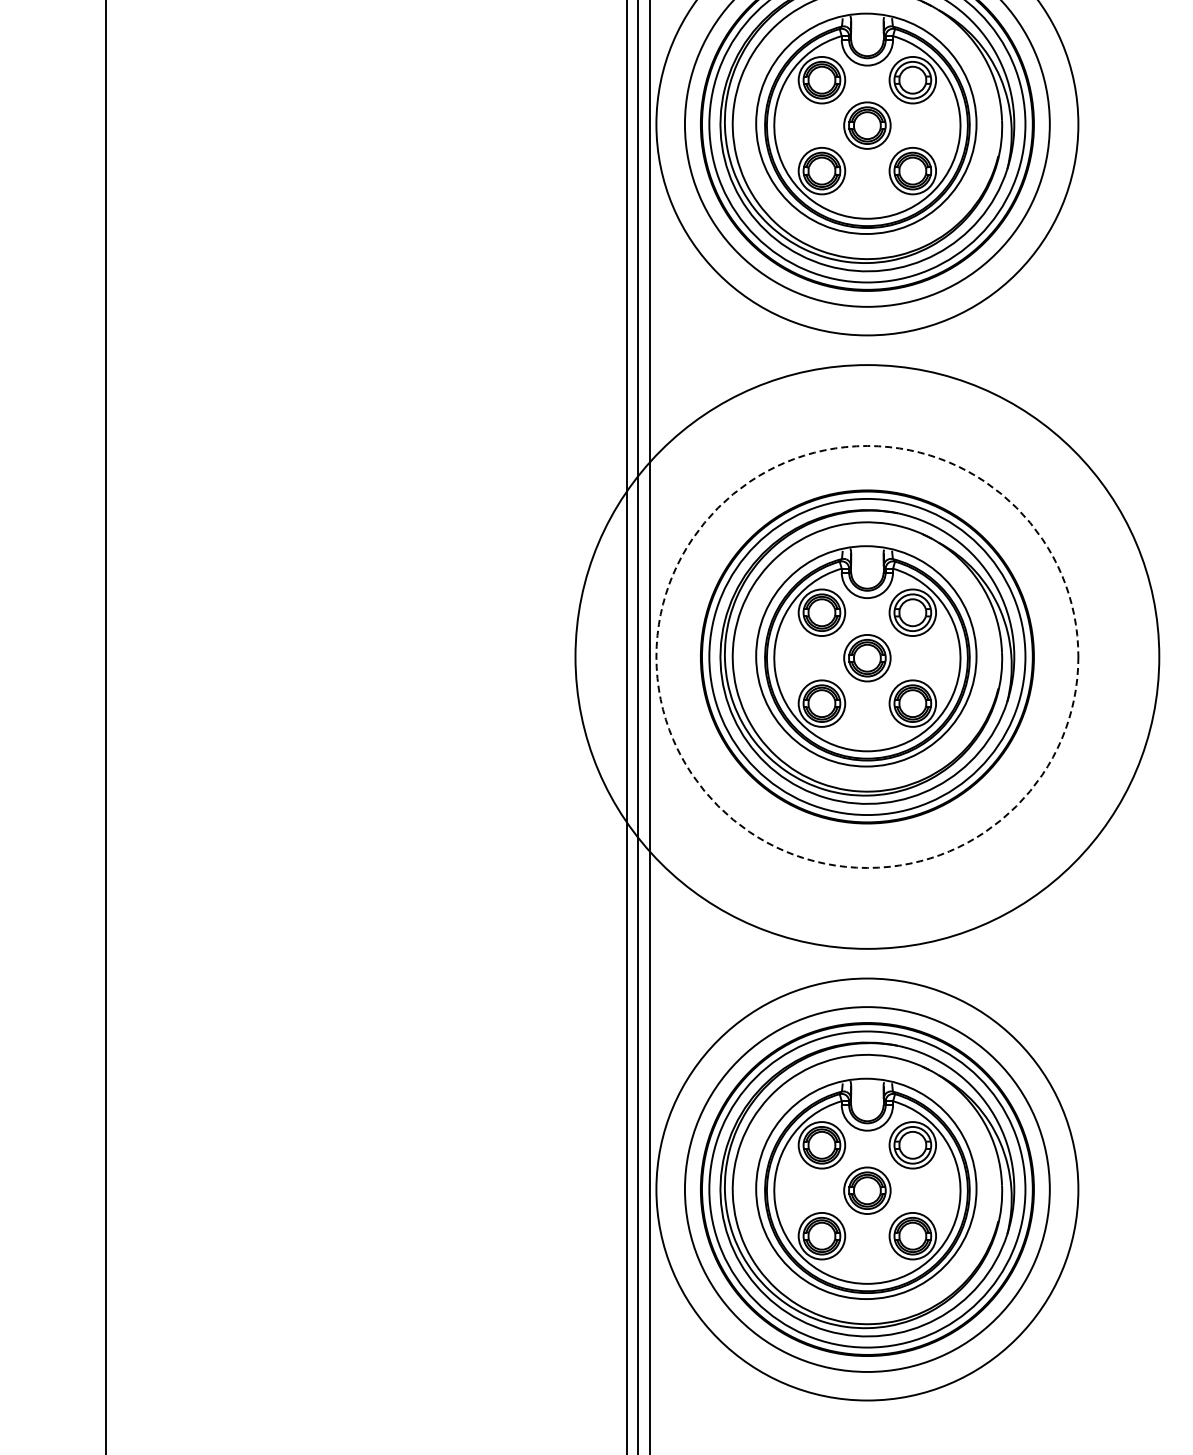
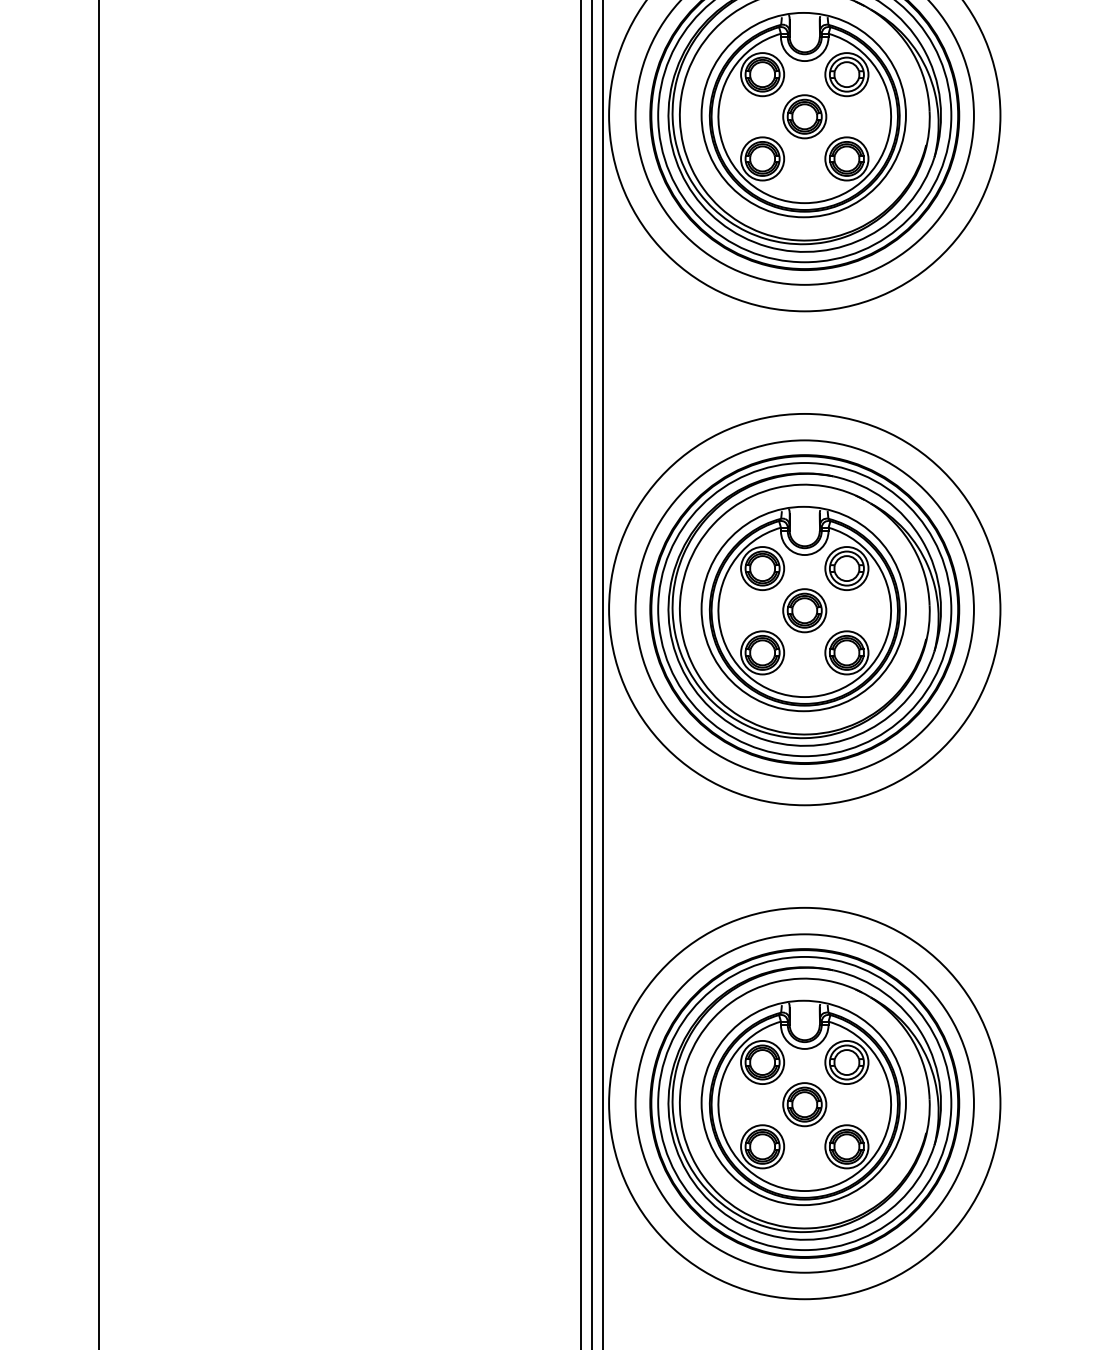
circle: (866, 656) -> (803, 609), size x0.62
circle: (867, 656) -> (804, 609), dashed -> solid

